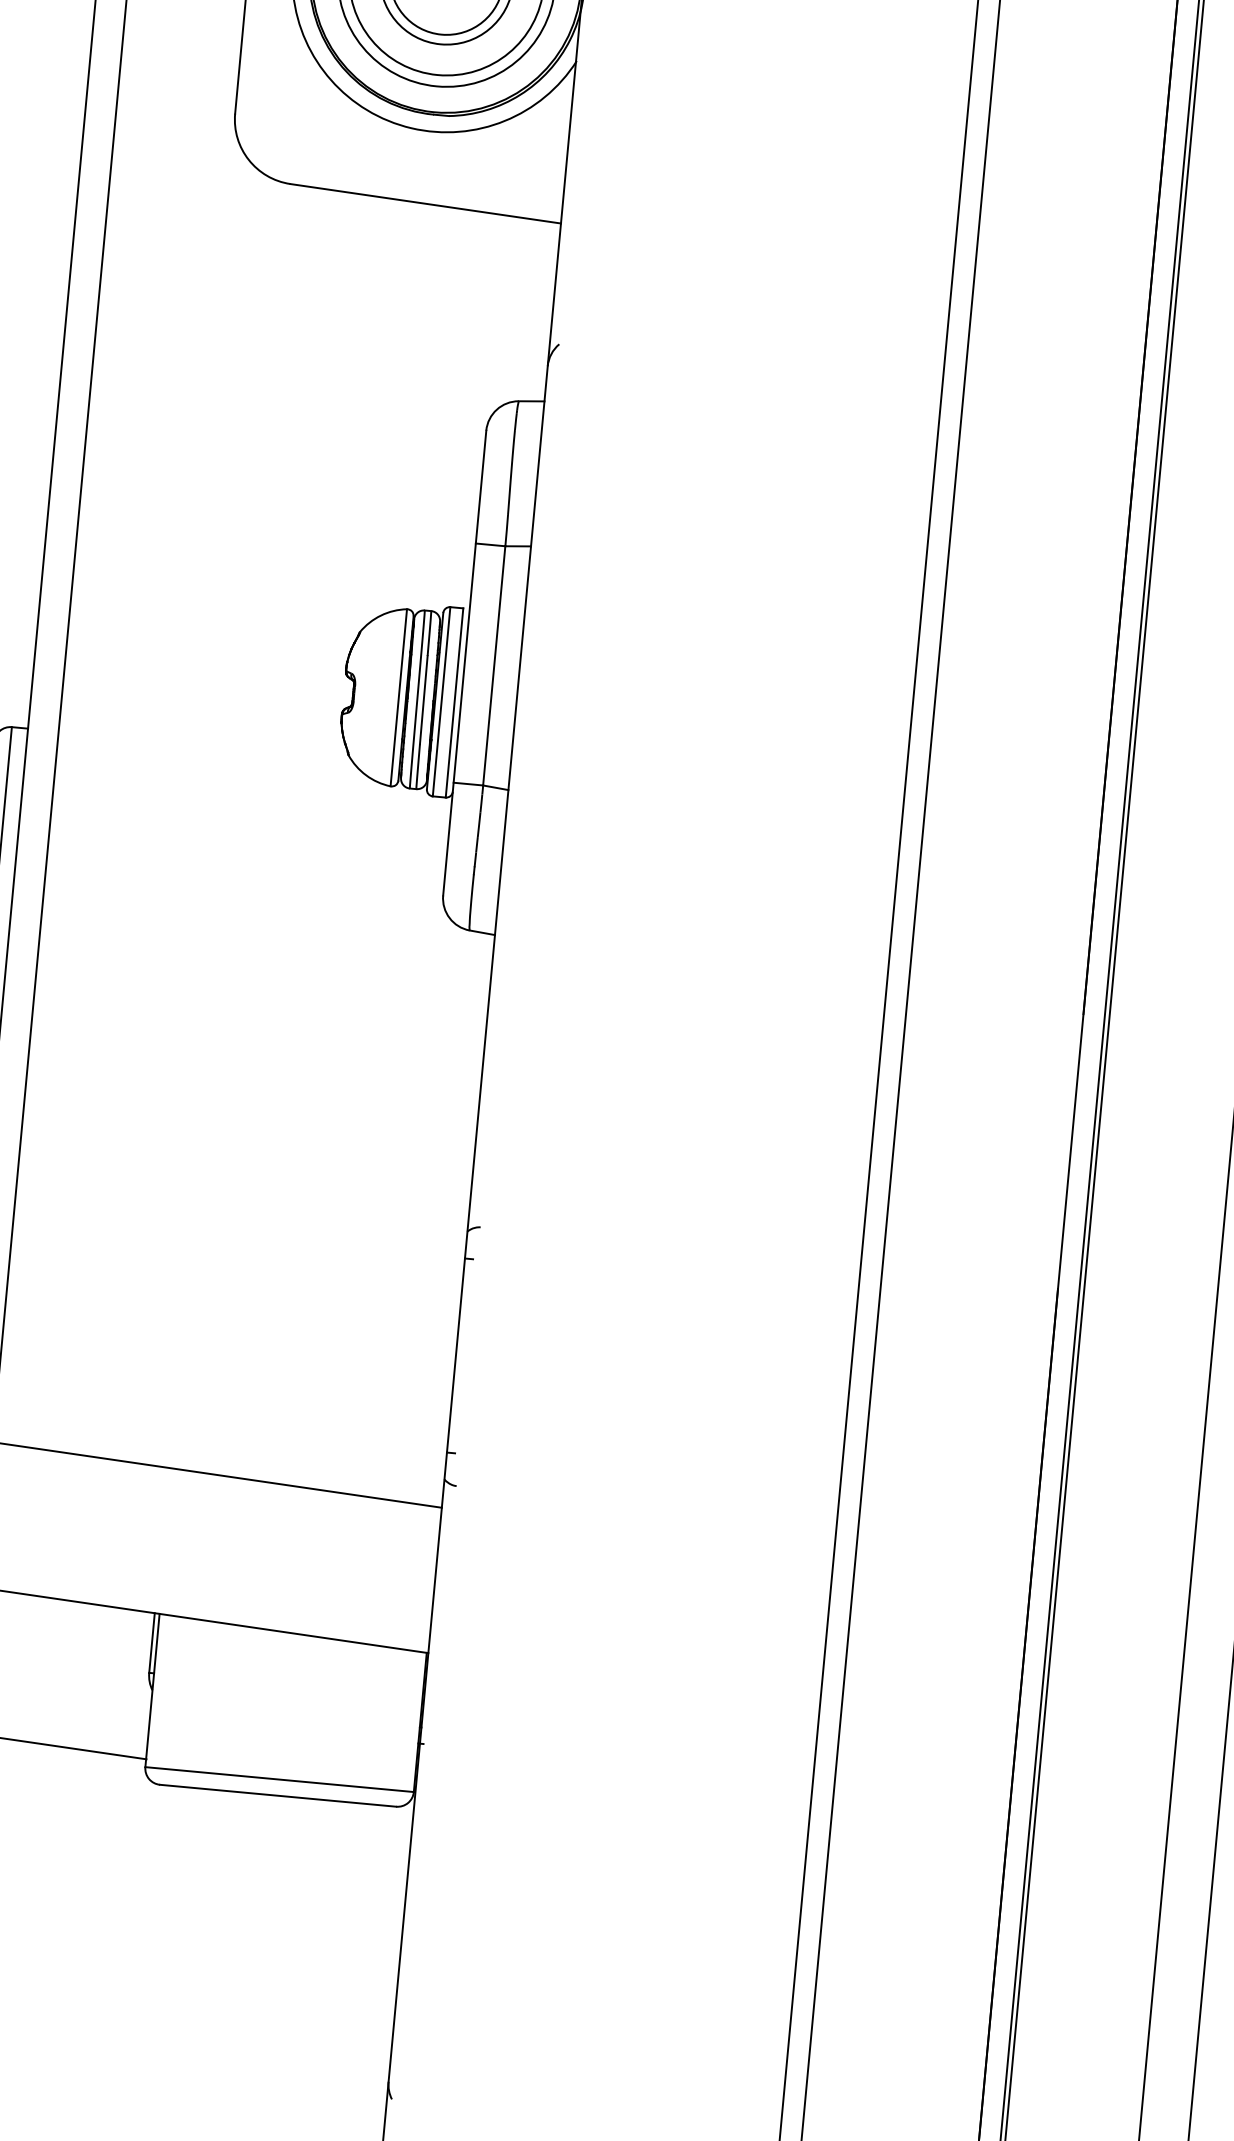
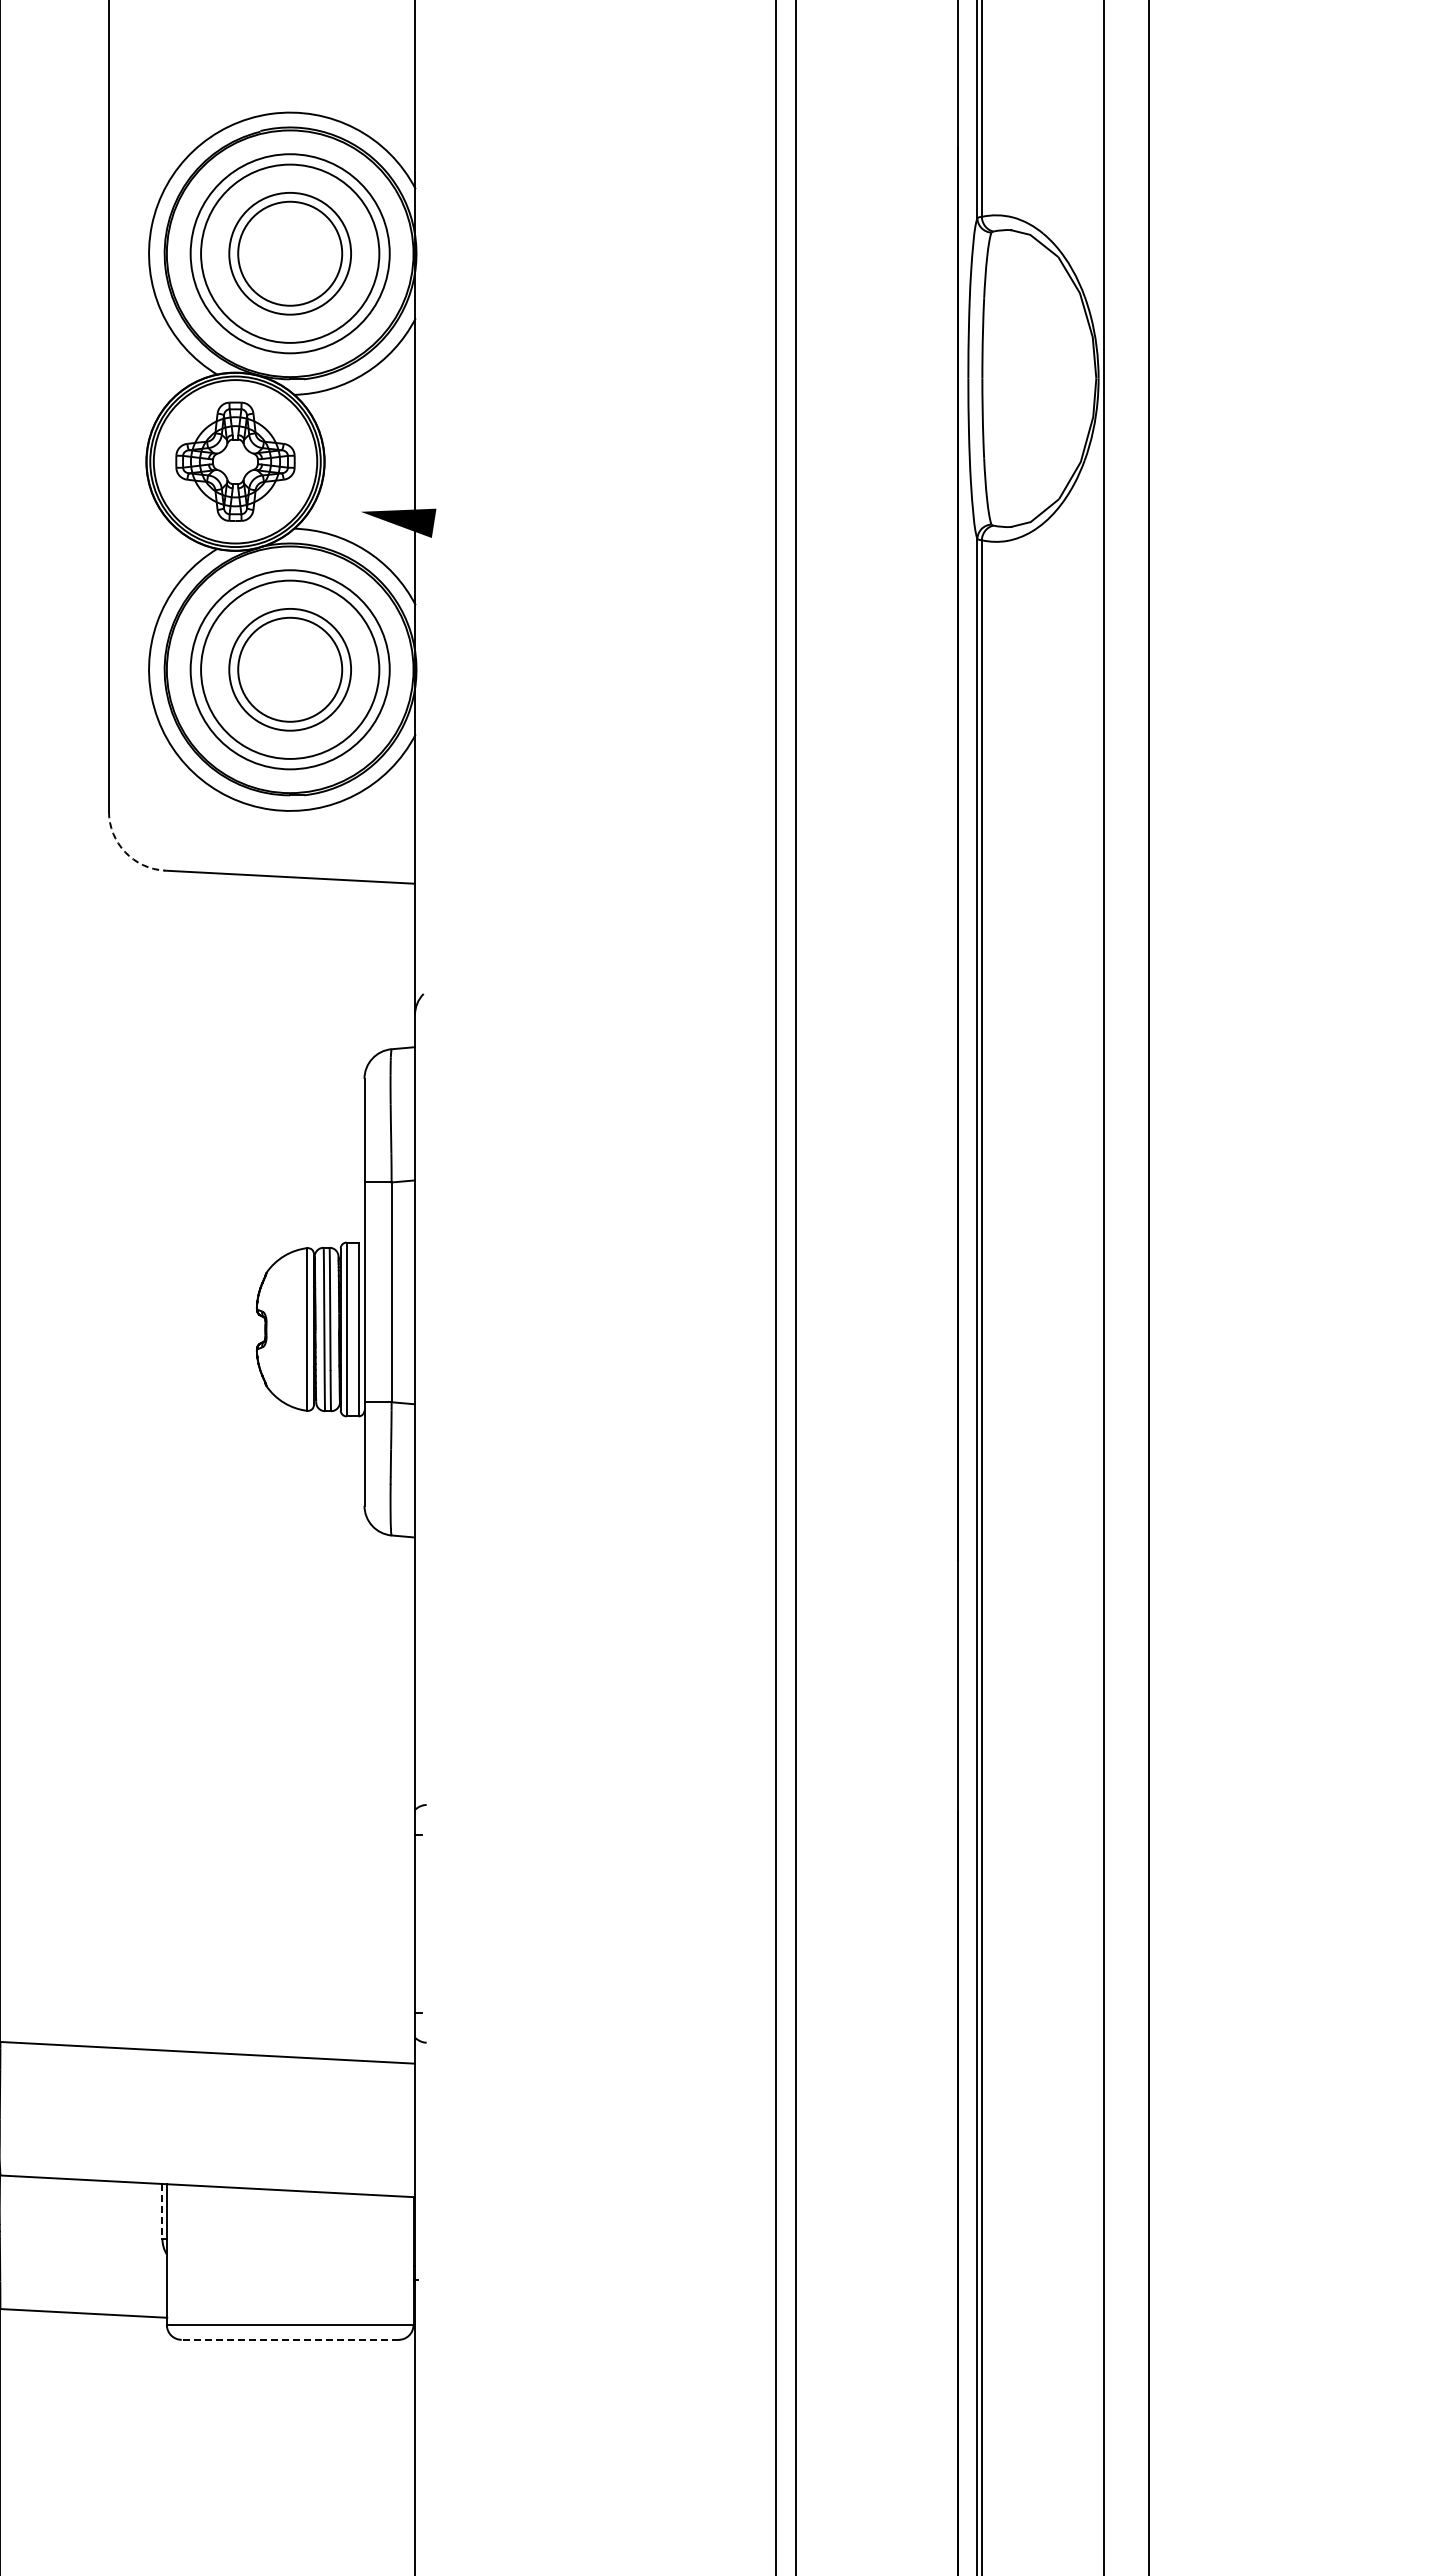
arc: (249, 160) -> (125, 852), solid -> dashed
line: (152, 1643) -> (162, 2211), solid -> dashed
line: (277, 1795) -> (289, 2339), solid -> dashed

